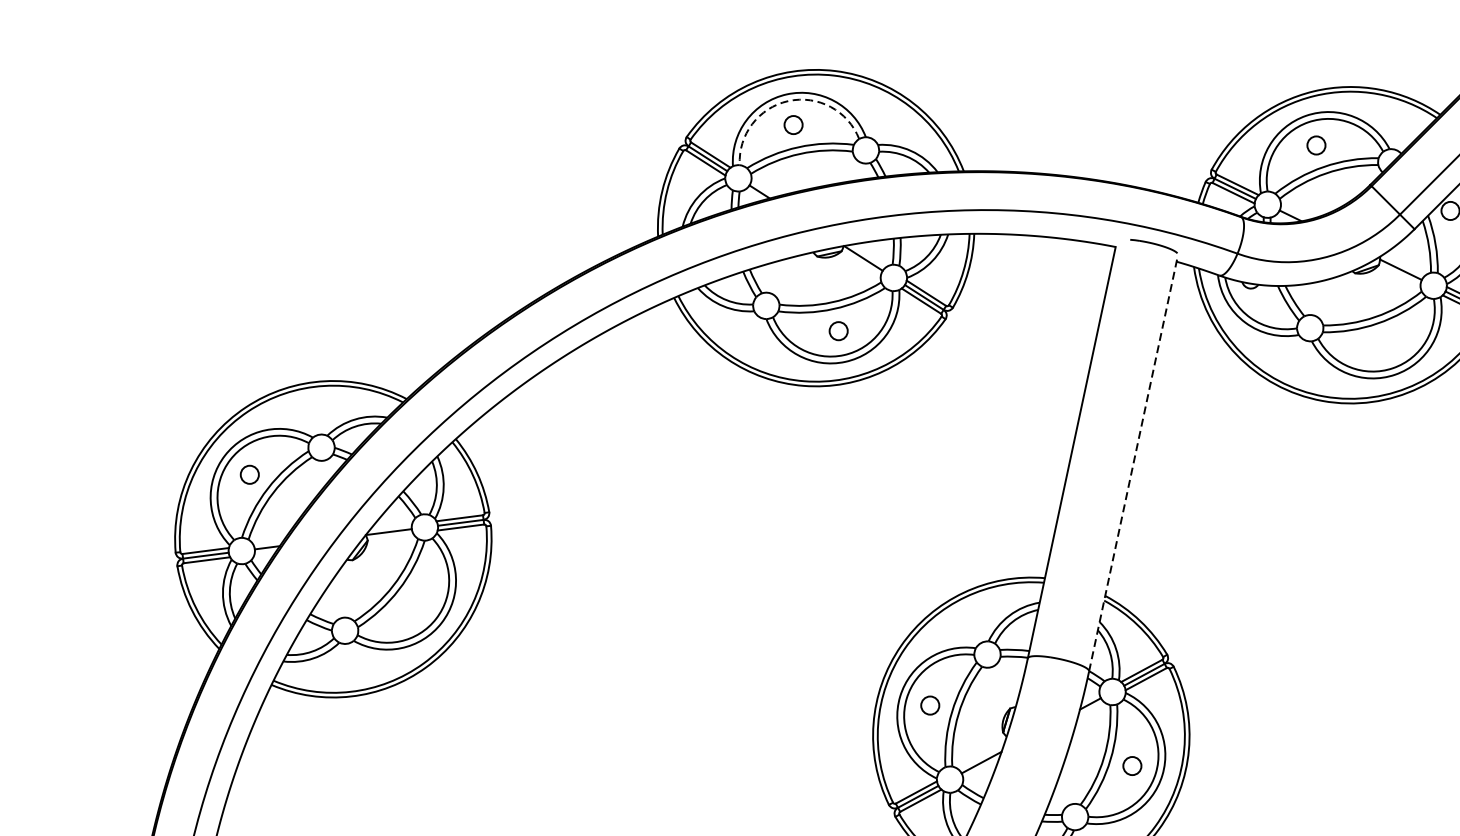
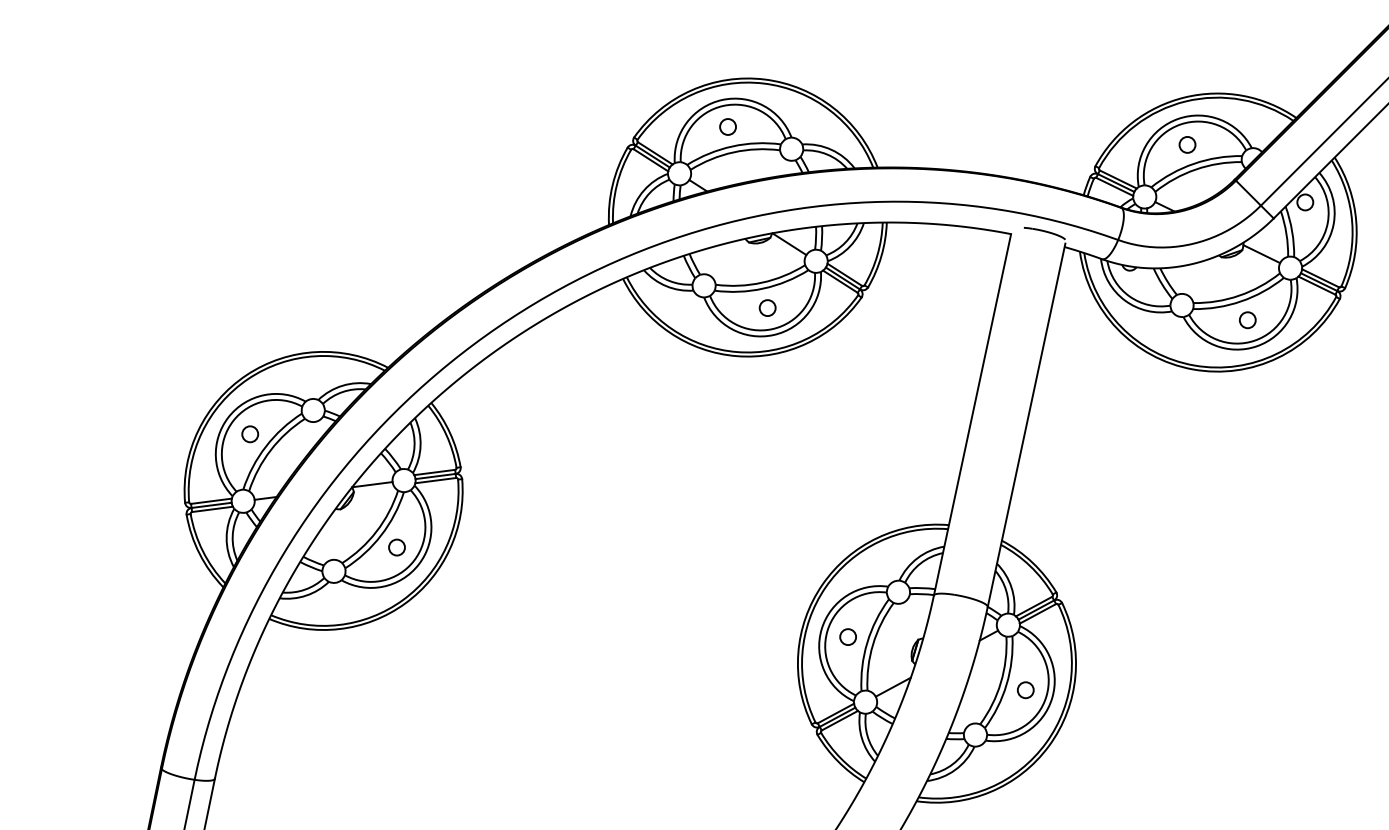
arc: (788, 100) -> (723, 105), dashed -> solid
circle: (1384, 345) -> (1247, 320), added
line: (1133, 464) -> (1026, 425), dashed -> solid
circle: (416, 603) -> (396, 547), added

